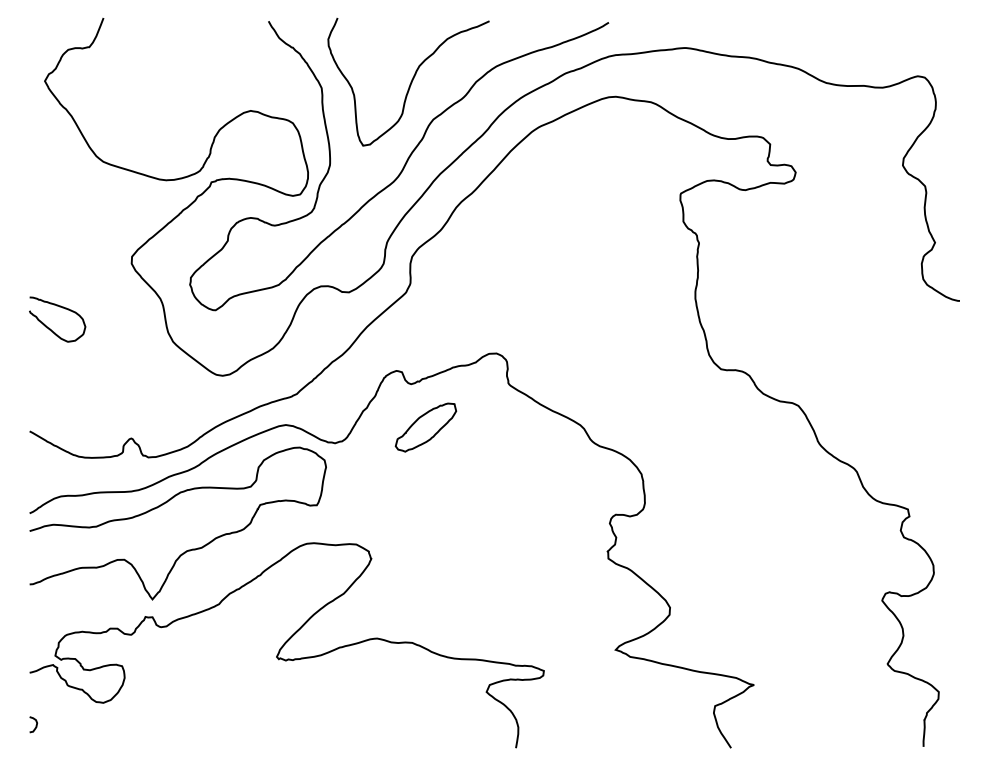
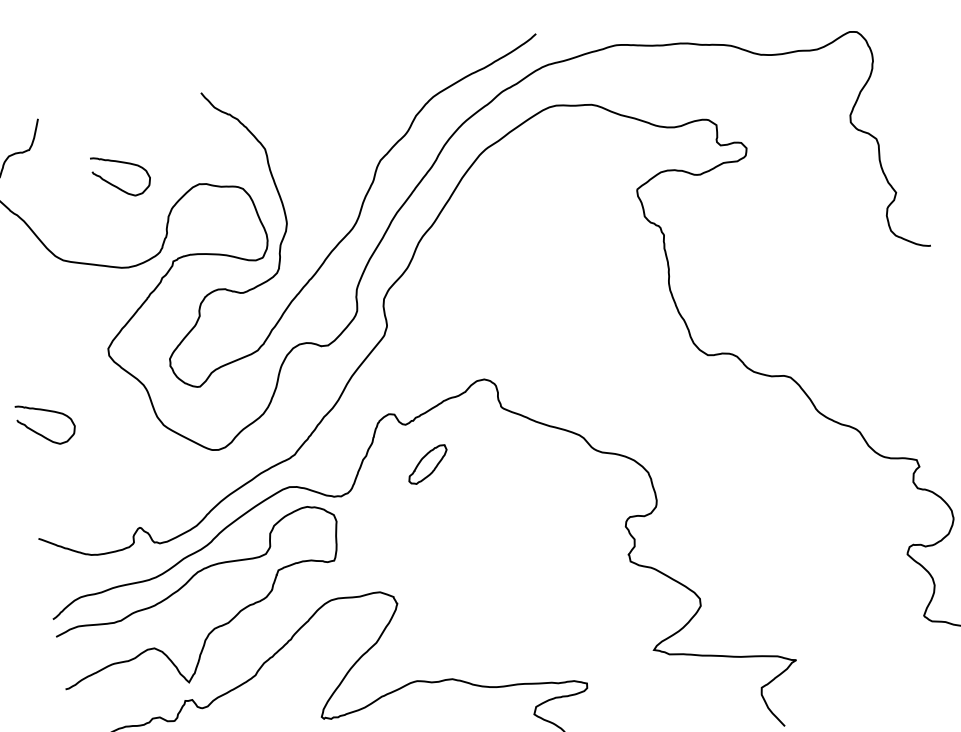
curve: (410, 82) -> (351, 127), removed
curve: (167, 96) -> (114, 184), added
part: (425, 427) -> (427, 464), size x0.7

